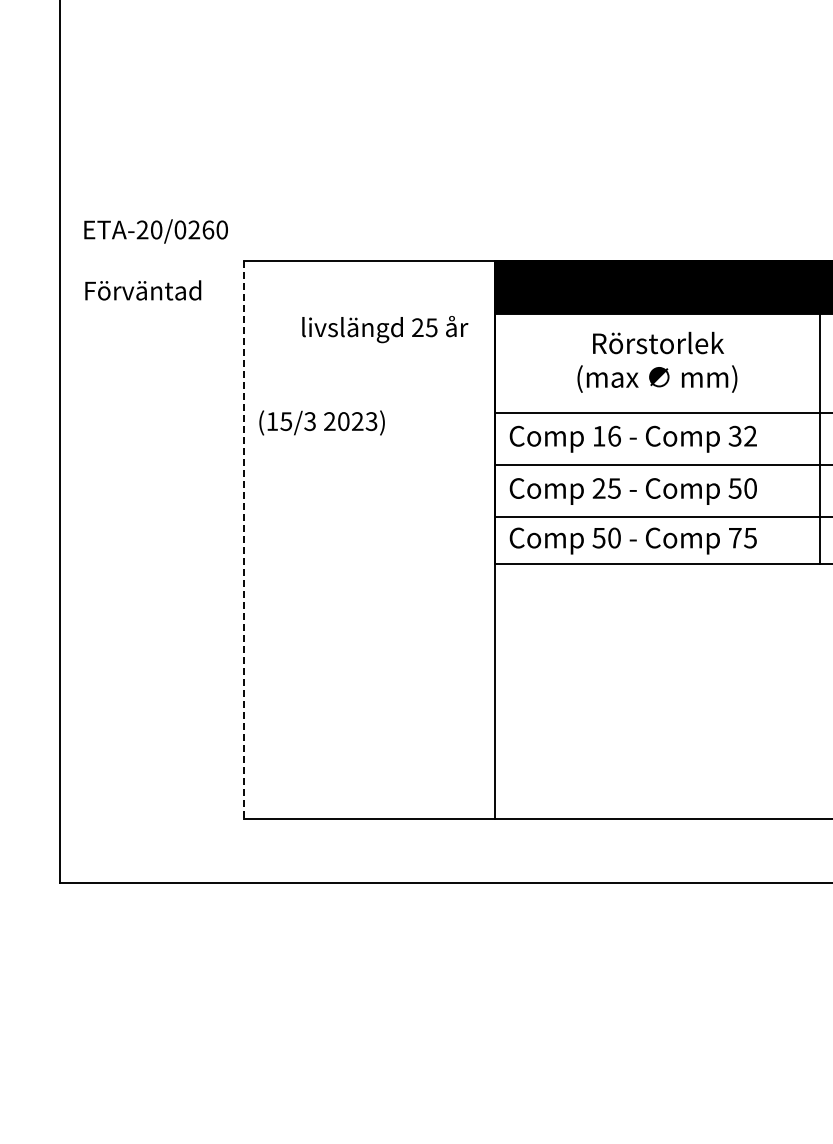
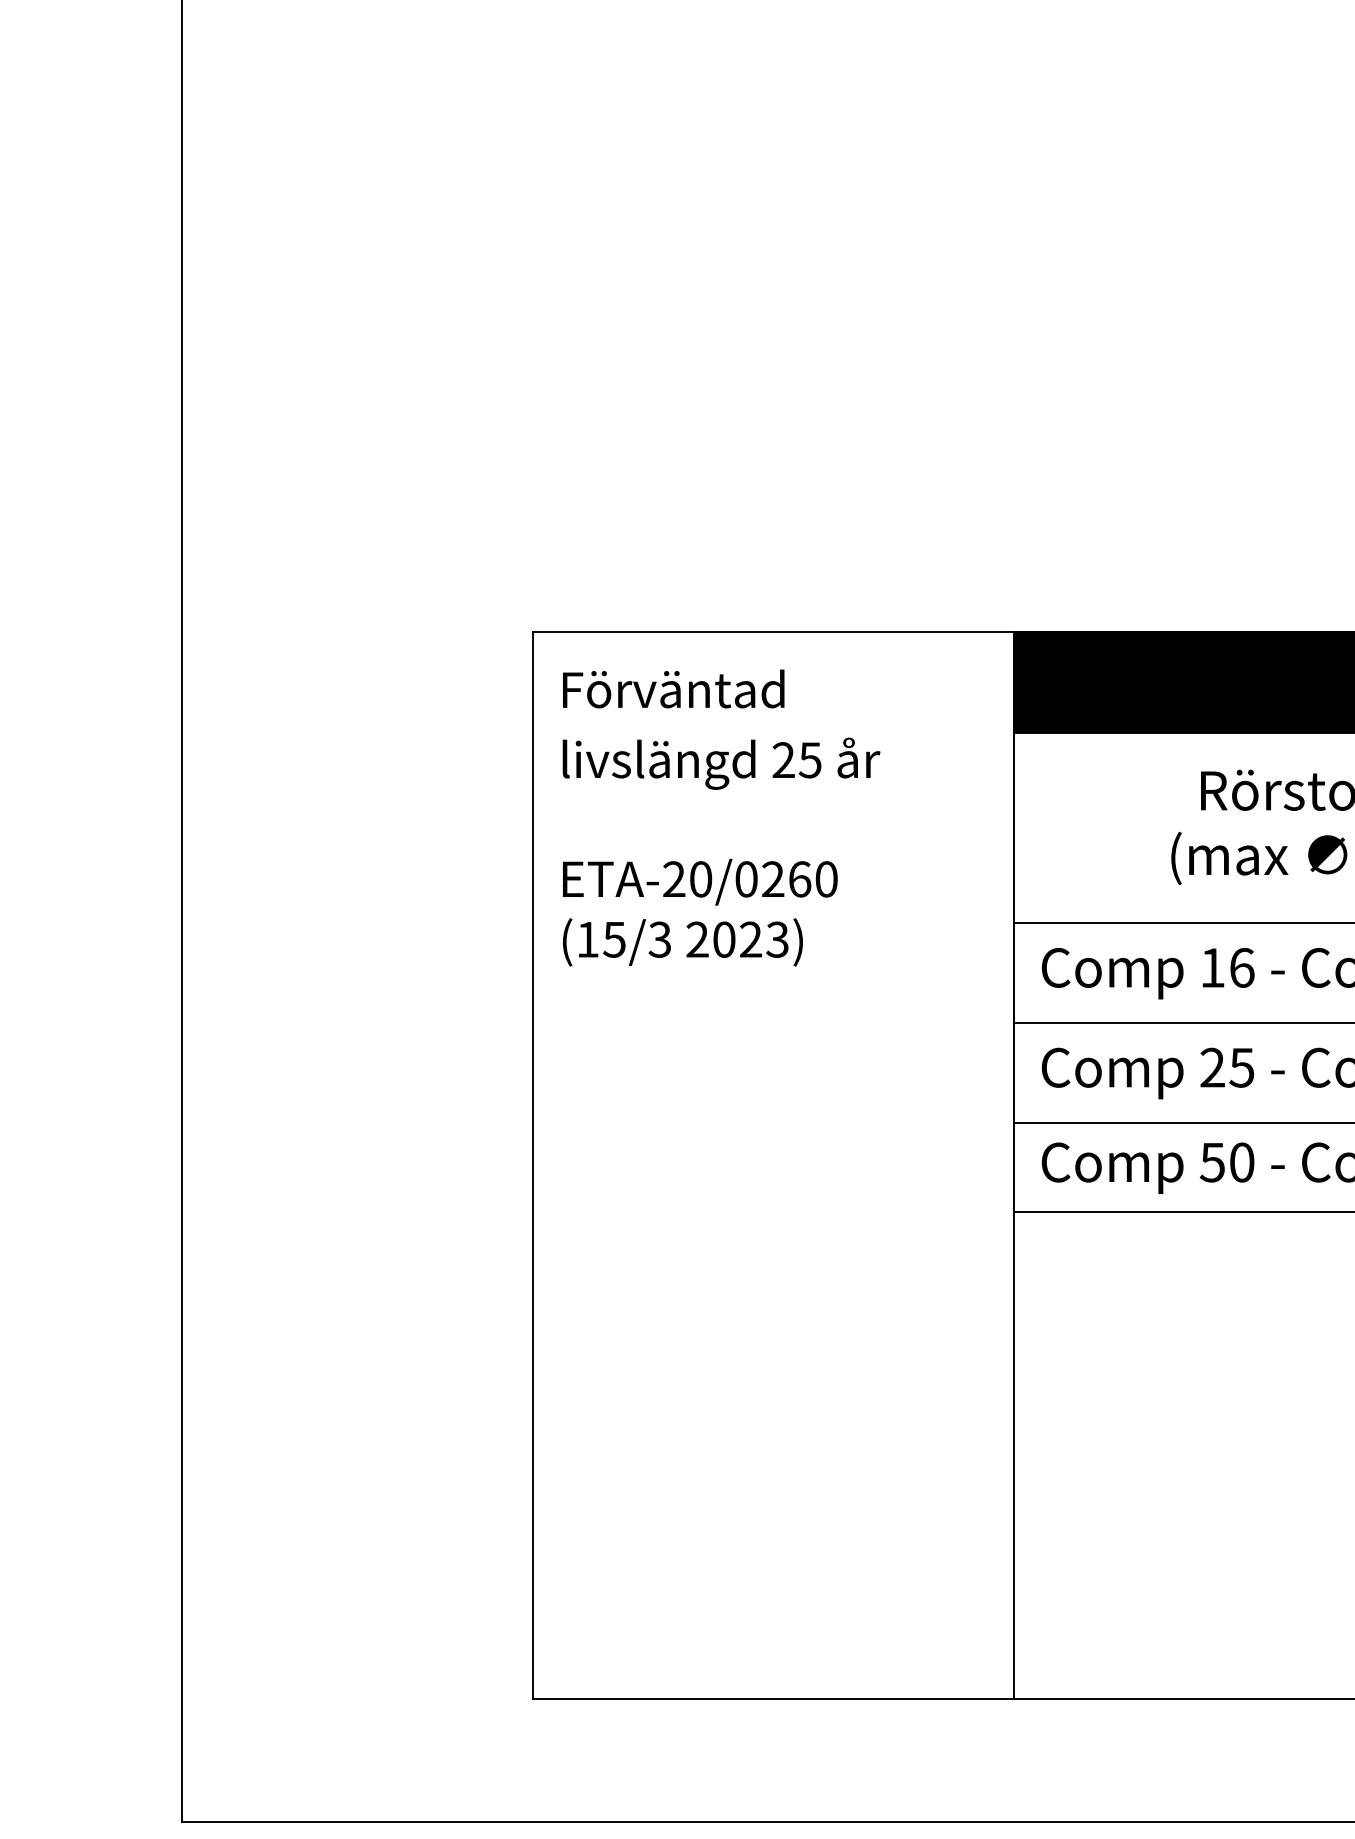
text: (155, 231) -> (698, 882), moved
text: (143, 290) -> (674, 689), moved
text: (385, 329) -> (721, 763), moved
line: (243, 539) -> (532, 1165), dashed -> solid

